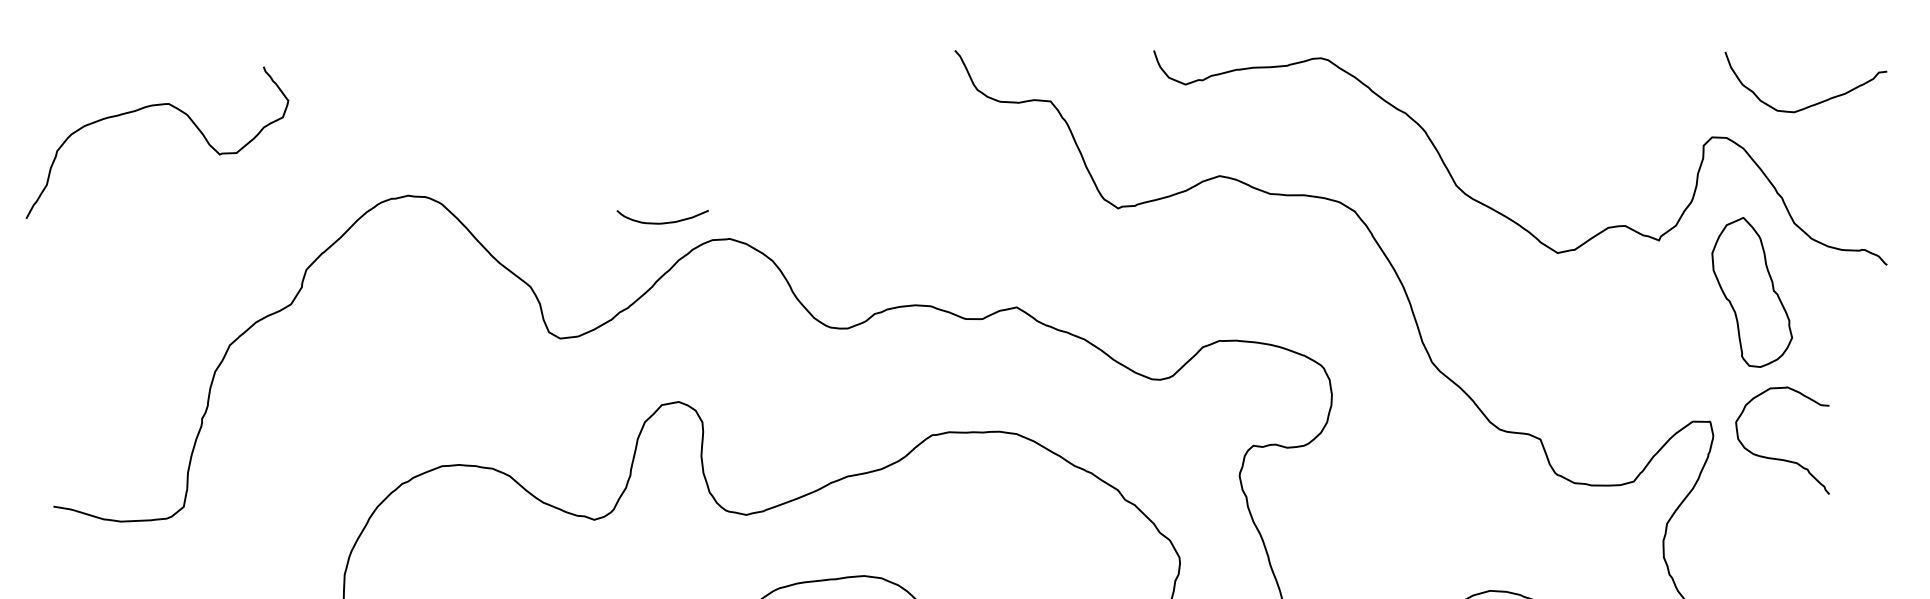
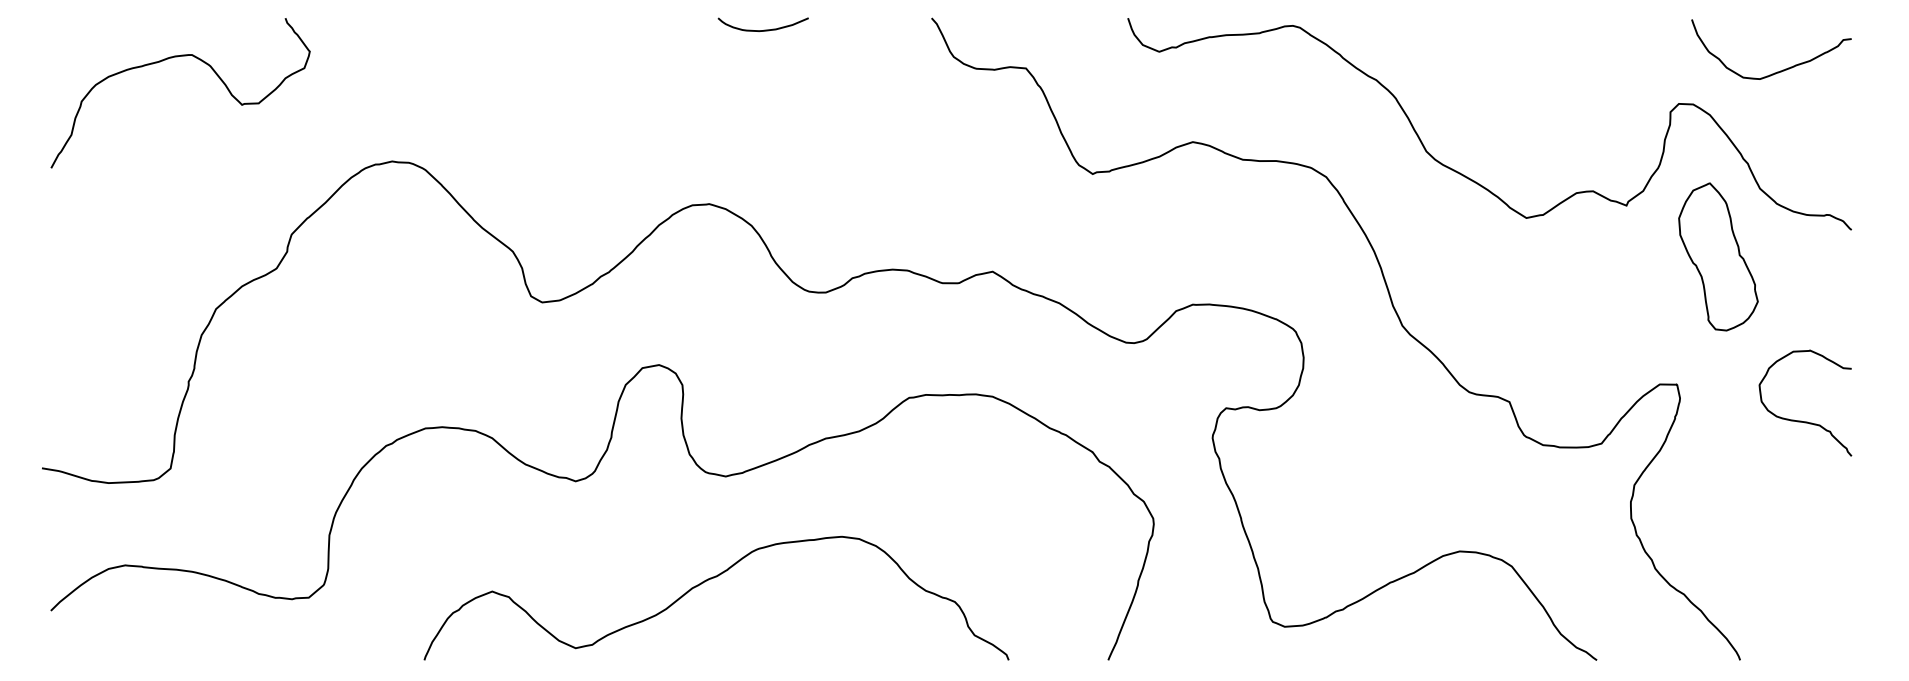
curve: (149, 107) -> (172, 58), moved
curve: (663, 222) -> (764, 29), moved
curve: (1778, 458) -> (1801, 420), moved

